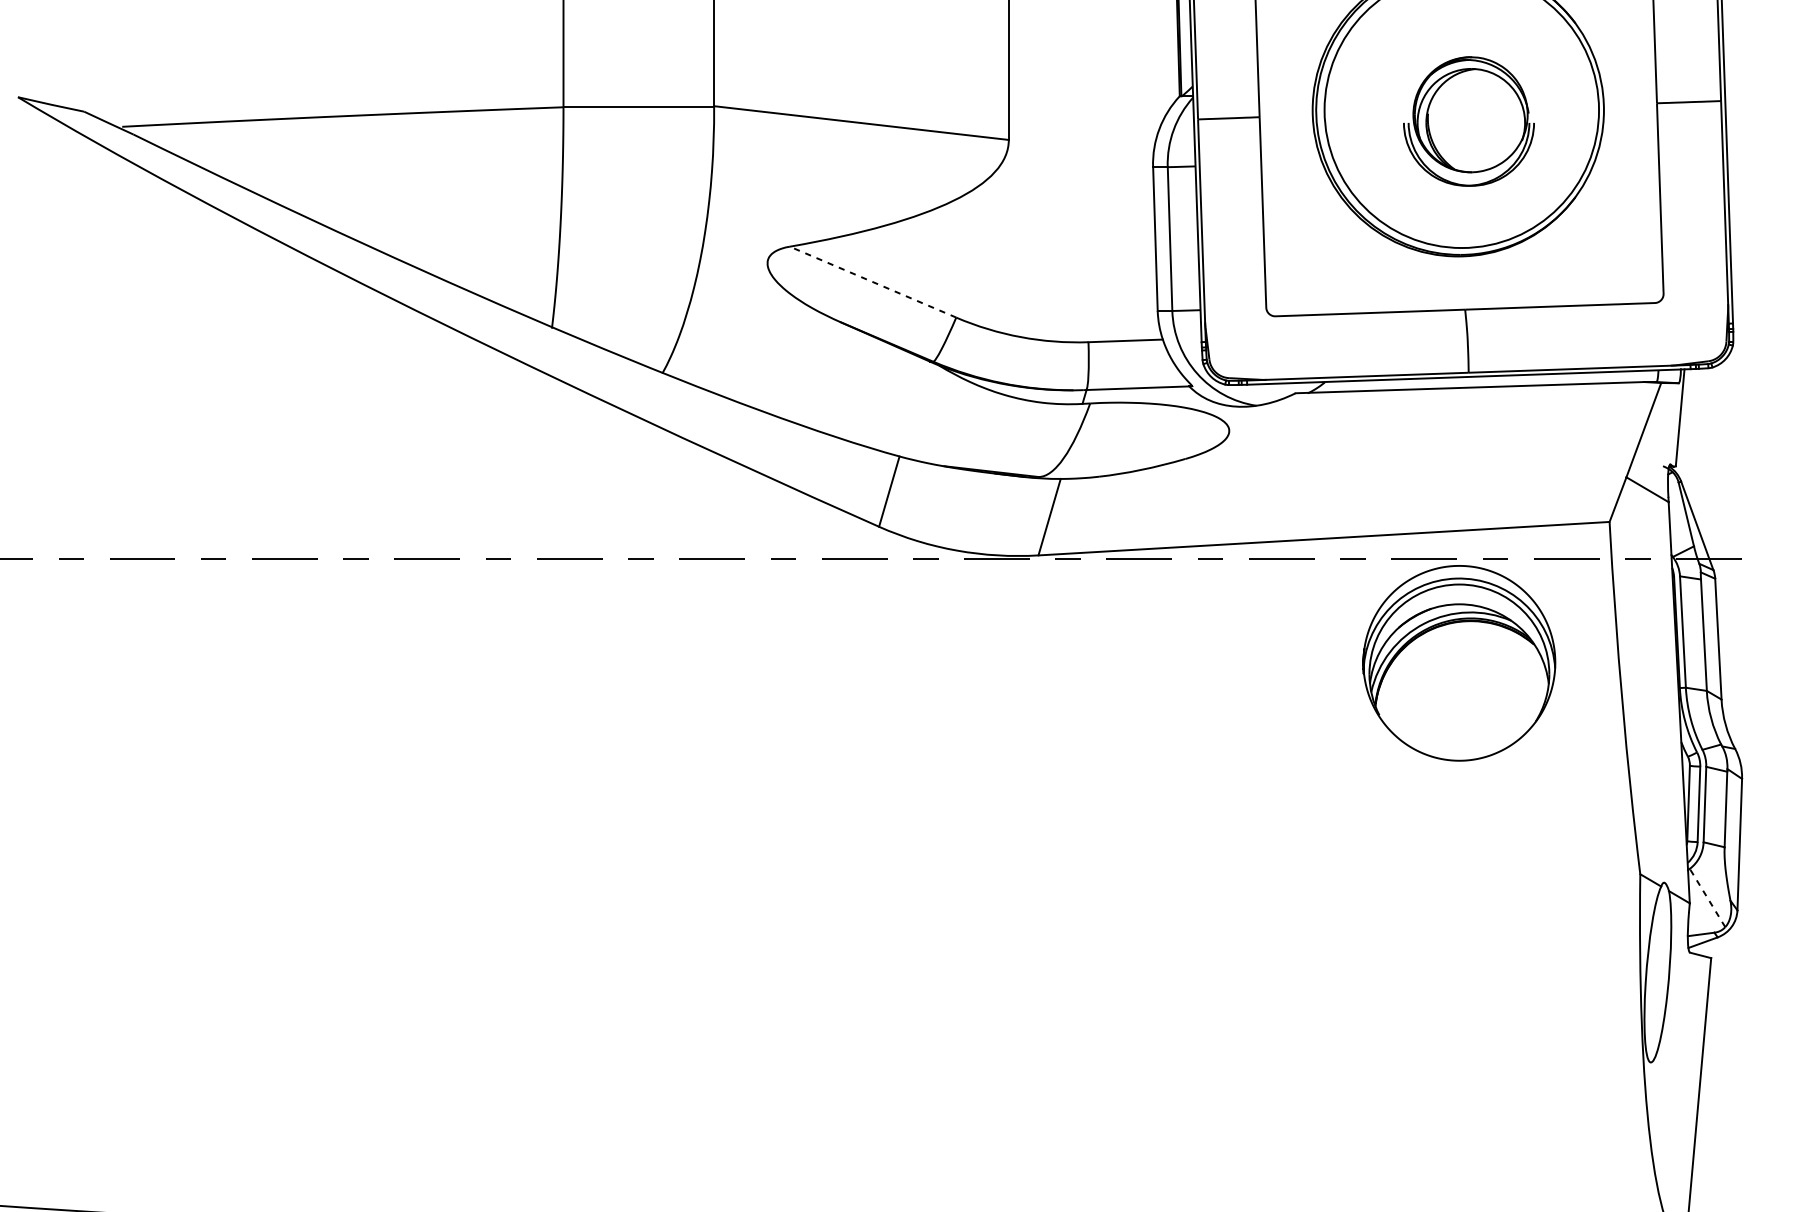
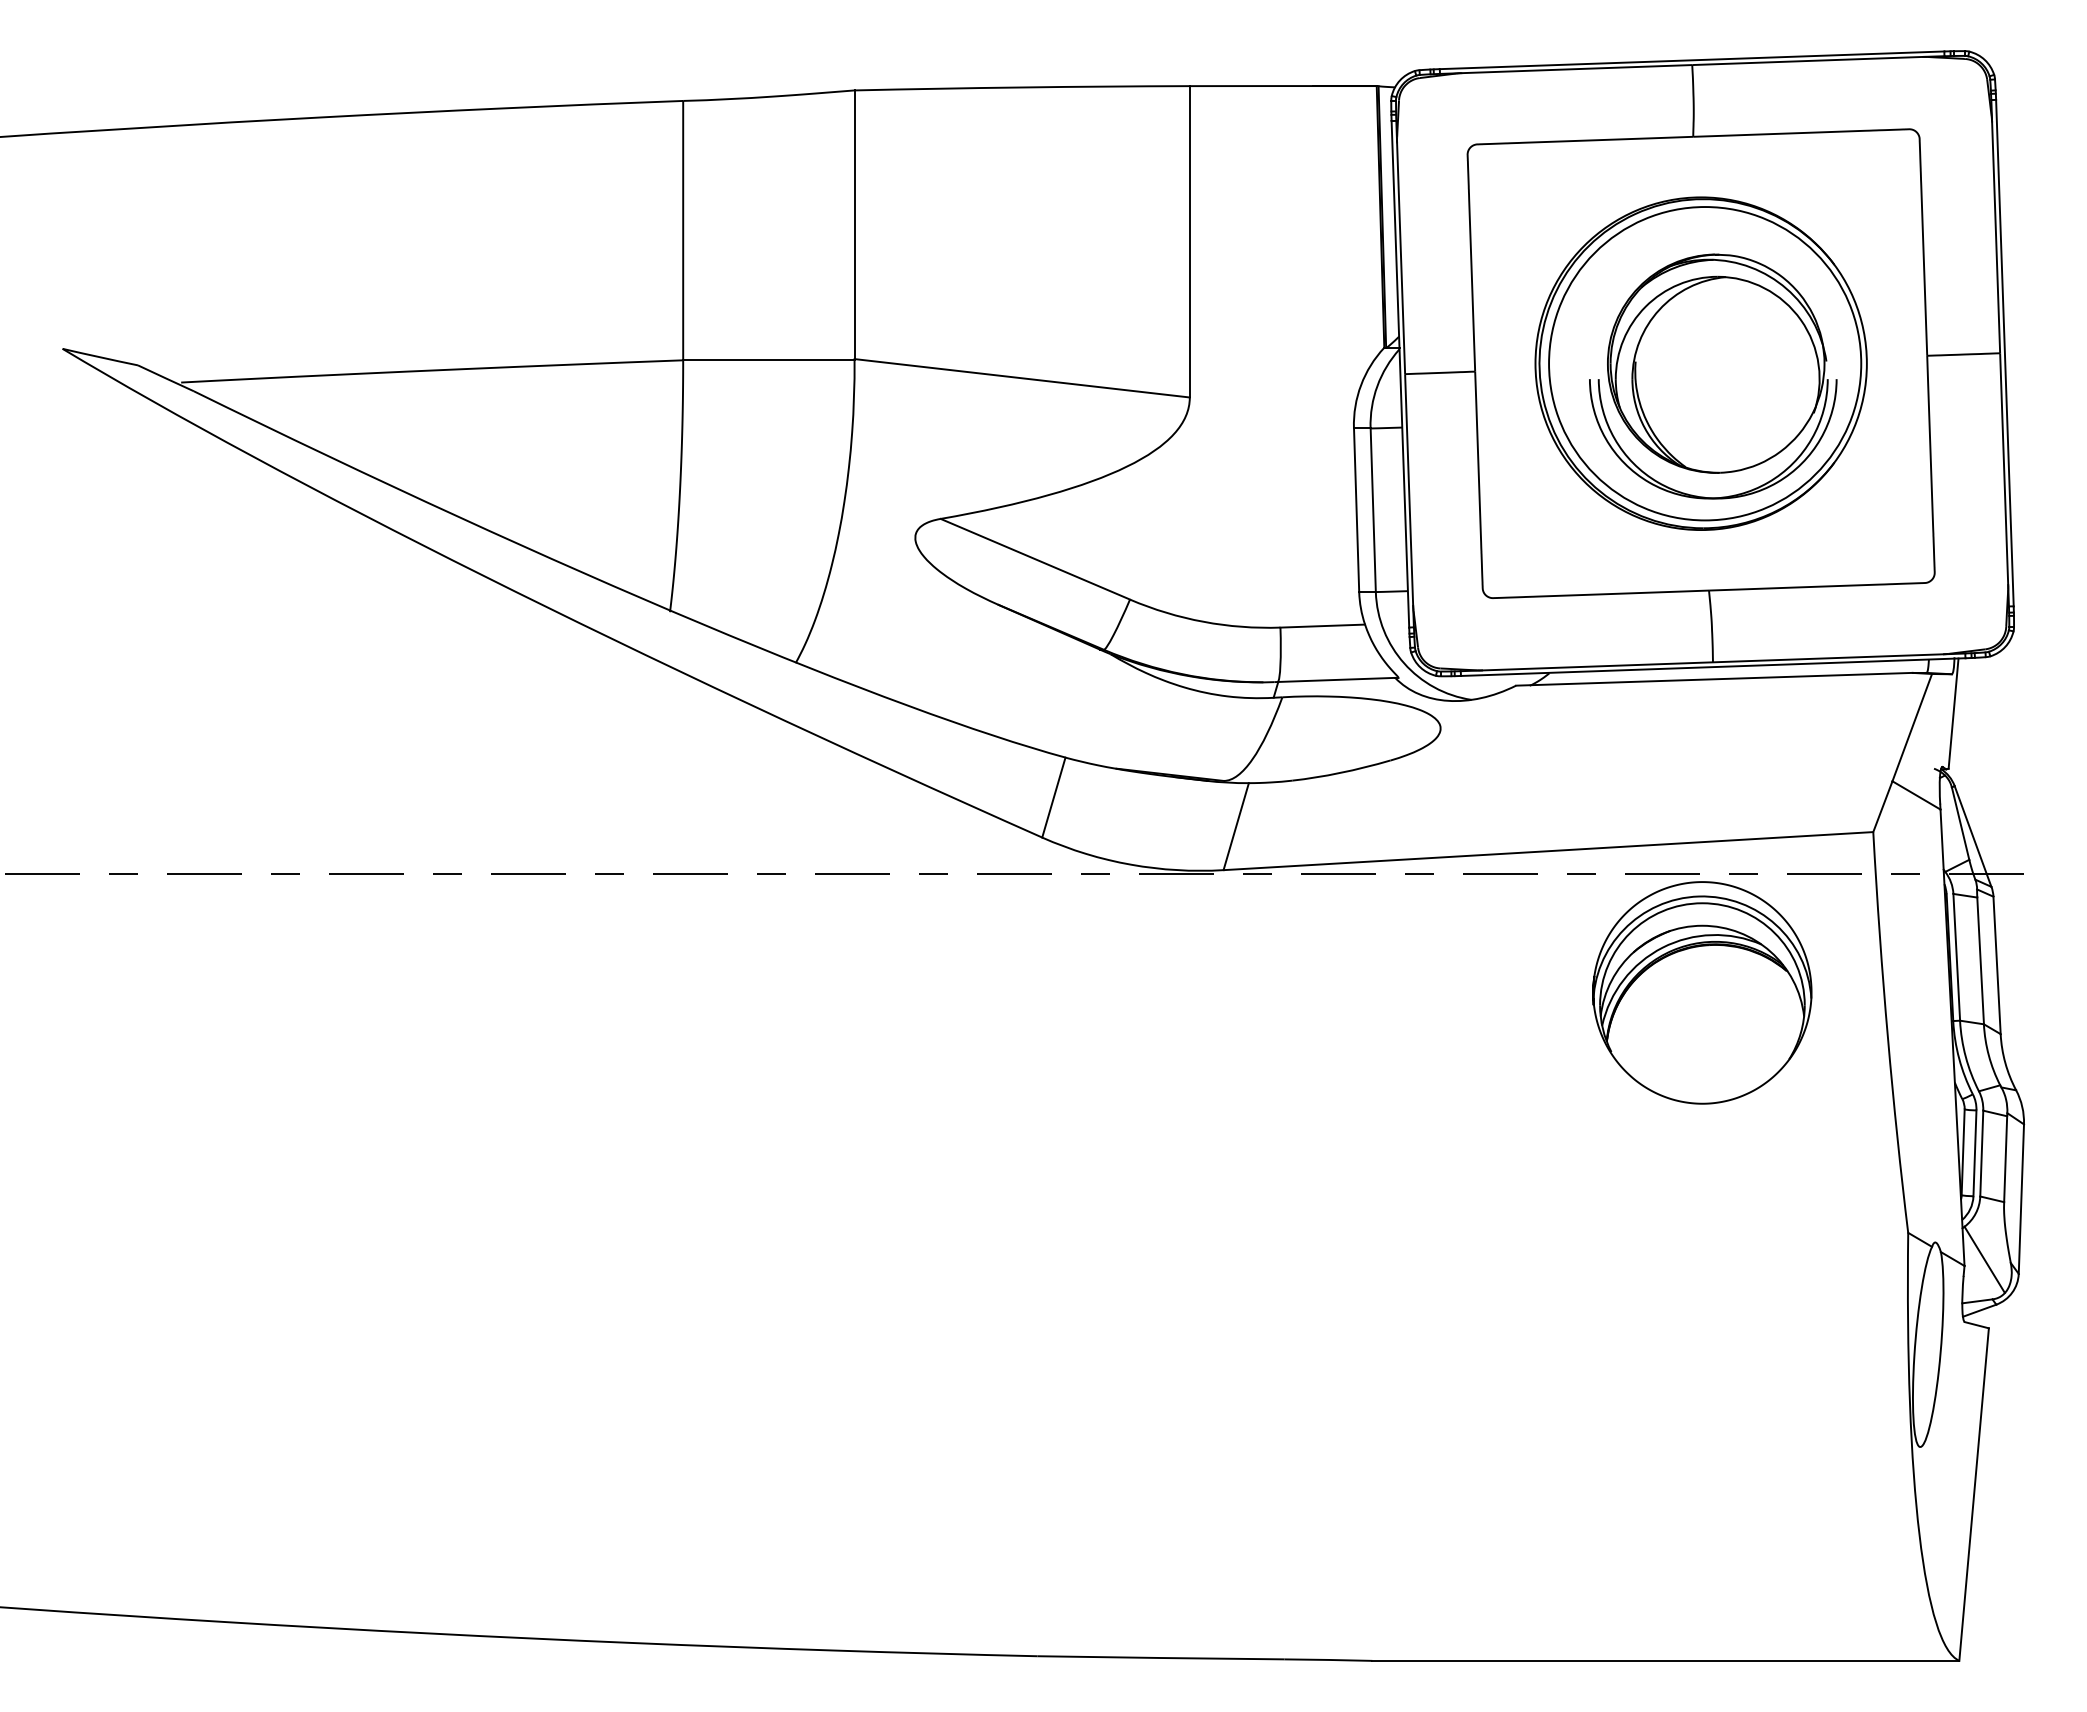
part: (1469, 121) -> (1713, 376), size x1.67
line: (873, 282) -> (1035, 559), dashed -> solid
line: (1707, 897) -> (1984, 1259), dashed -> solid

